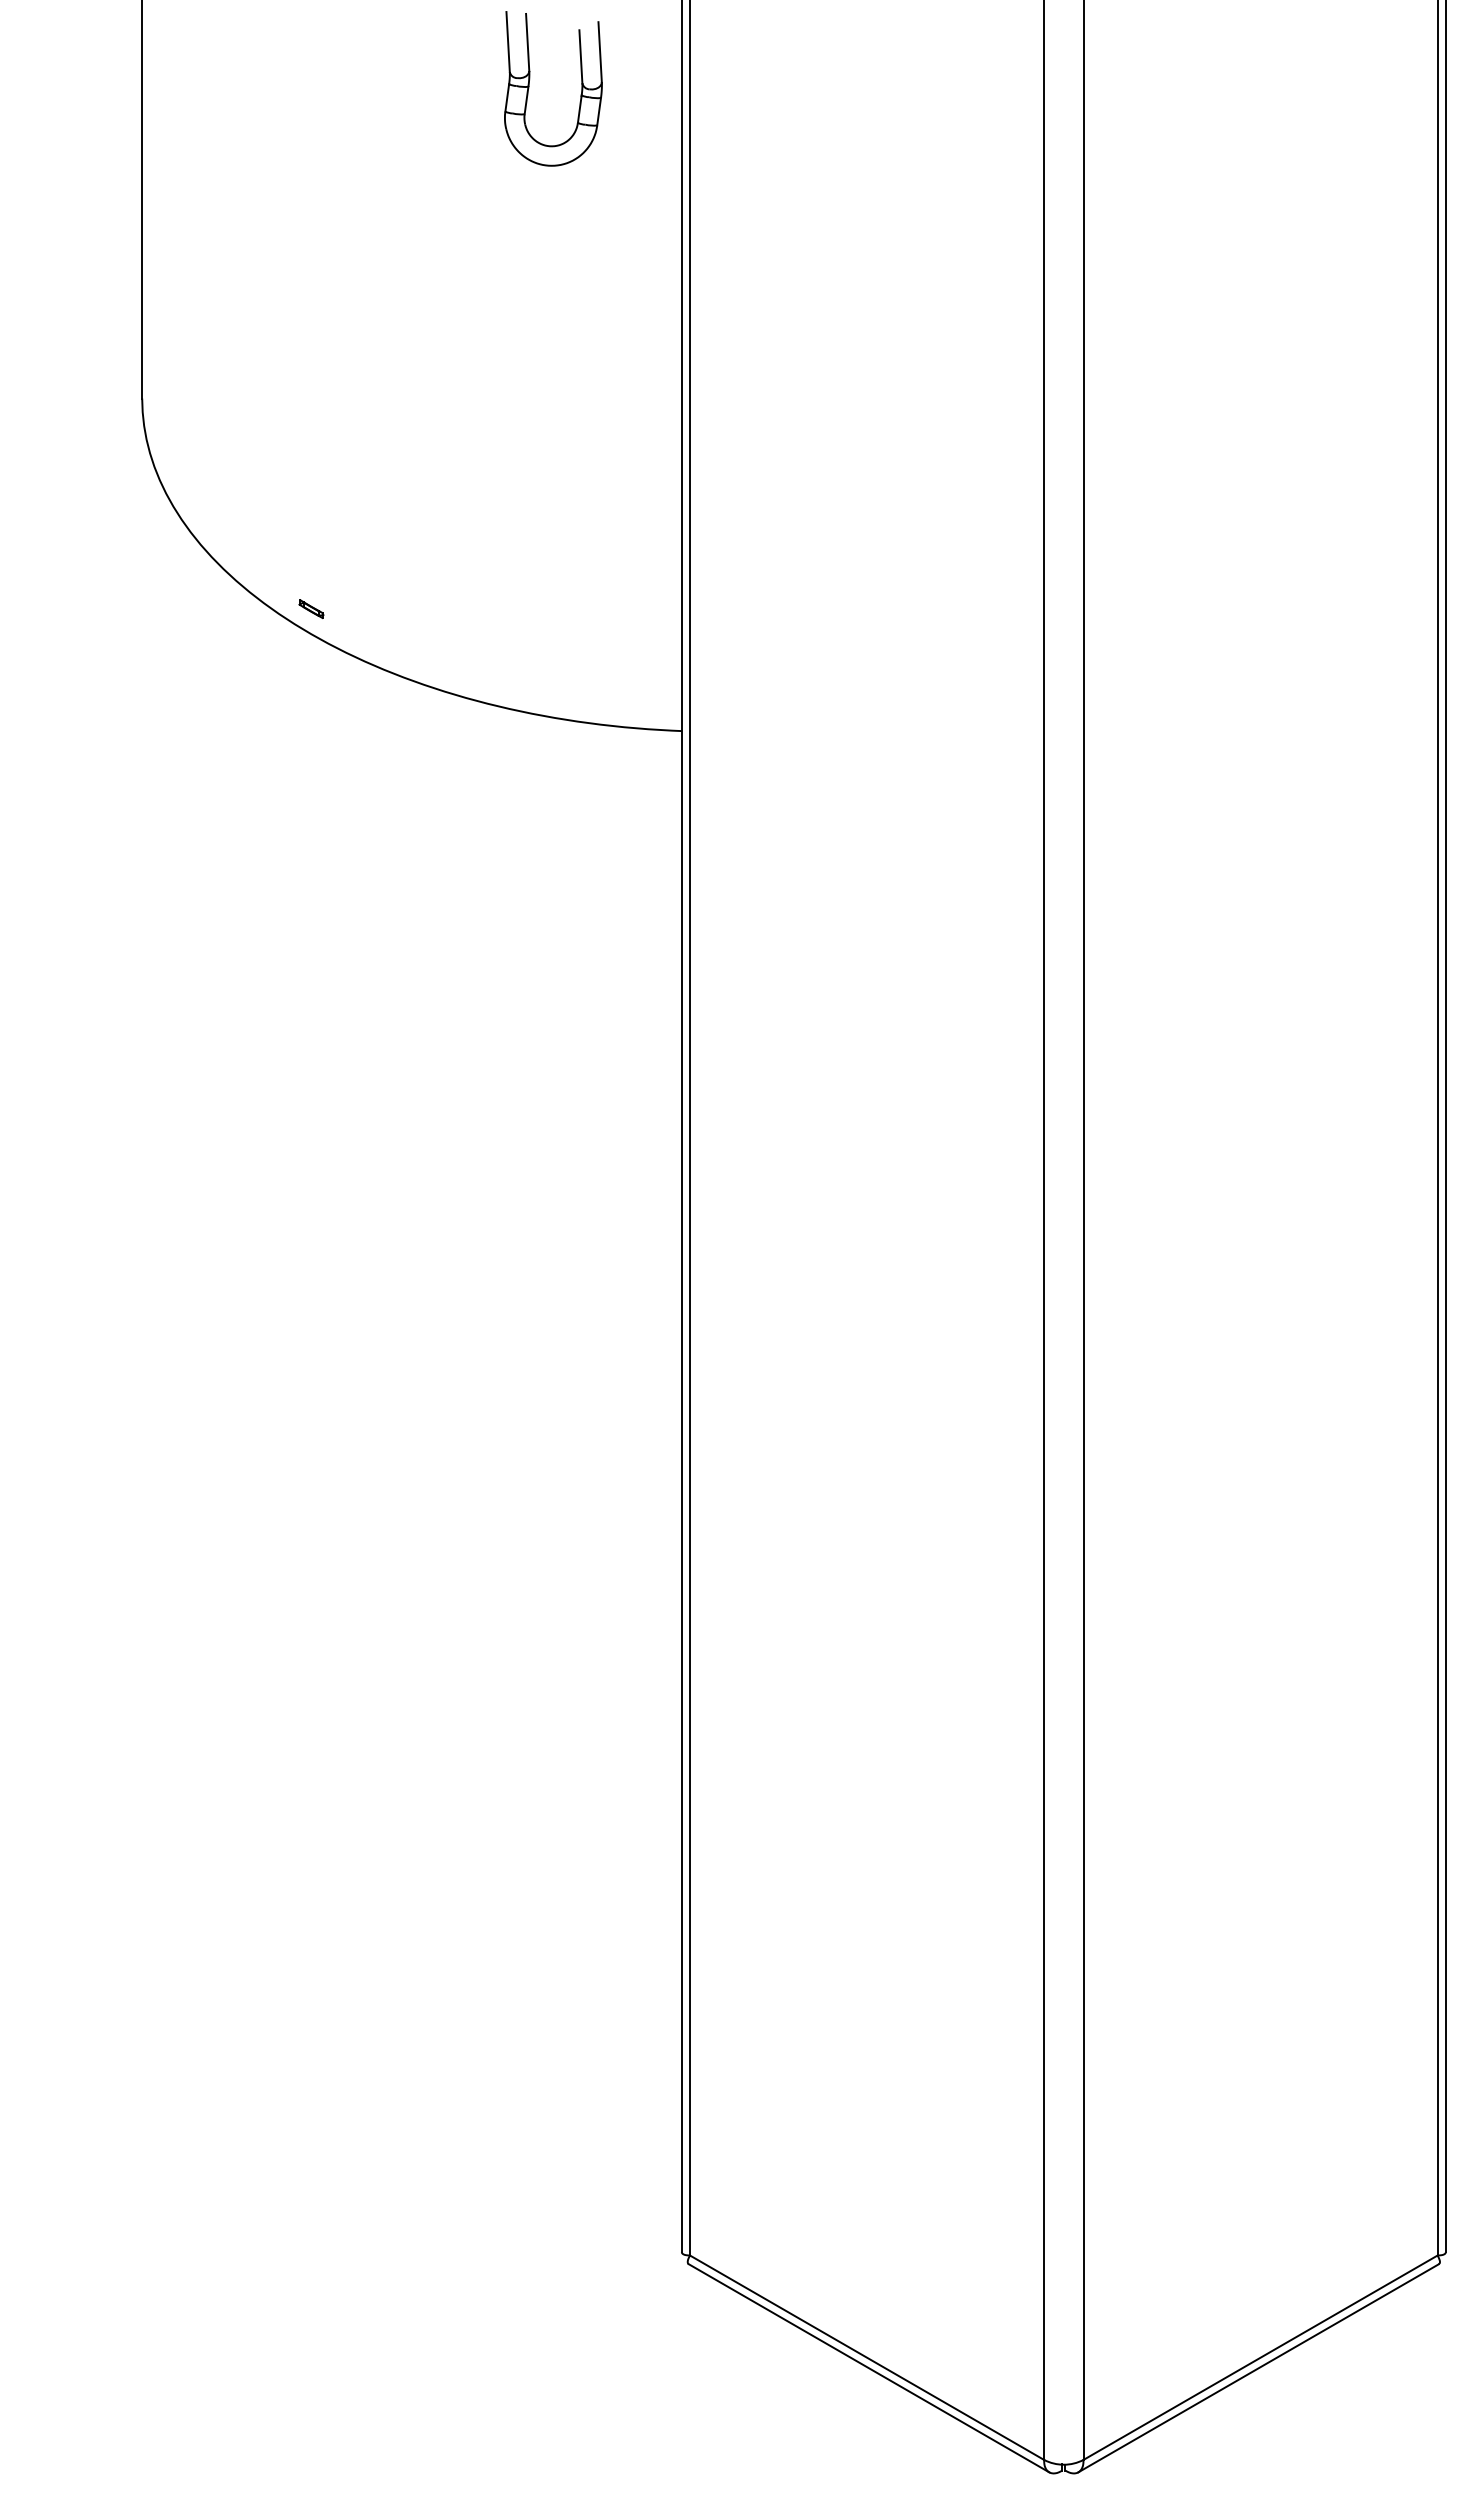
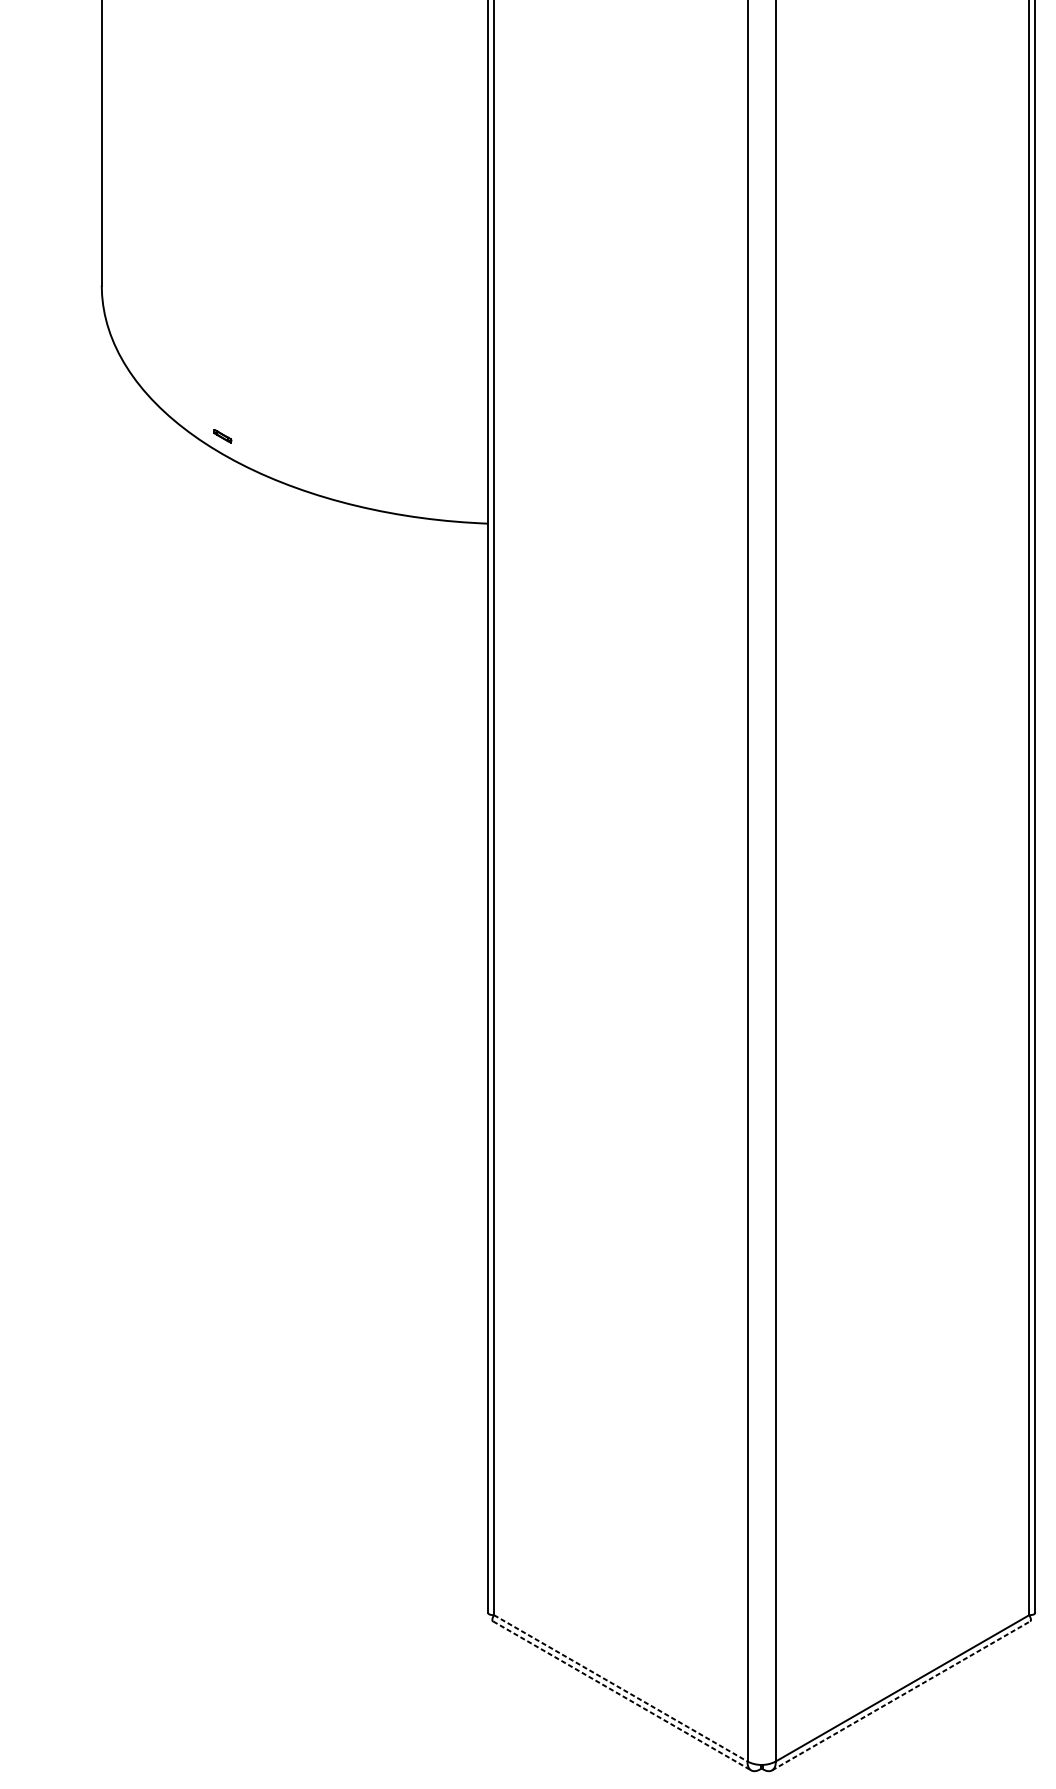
part: (529, 88) -> (379, 63), removed
line: (867, 2357) -> (621, 1688), solid -> dashed
line: (869, 2368) -> (622, 1696), solid -> dashed
line: (1259, 2368) -> (901, 1696), solid -> dashed

